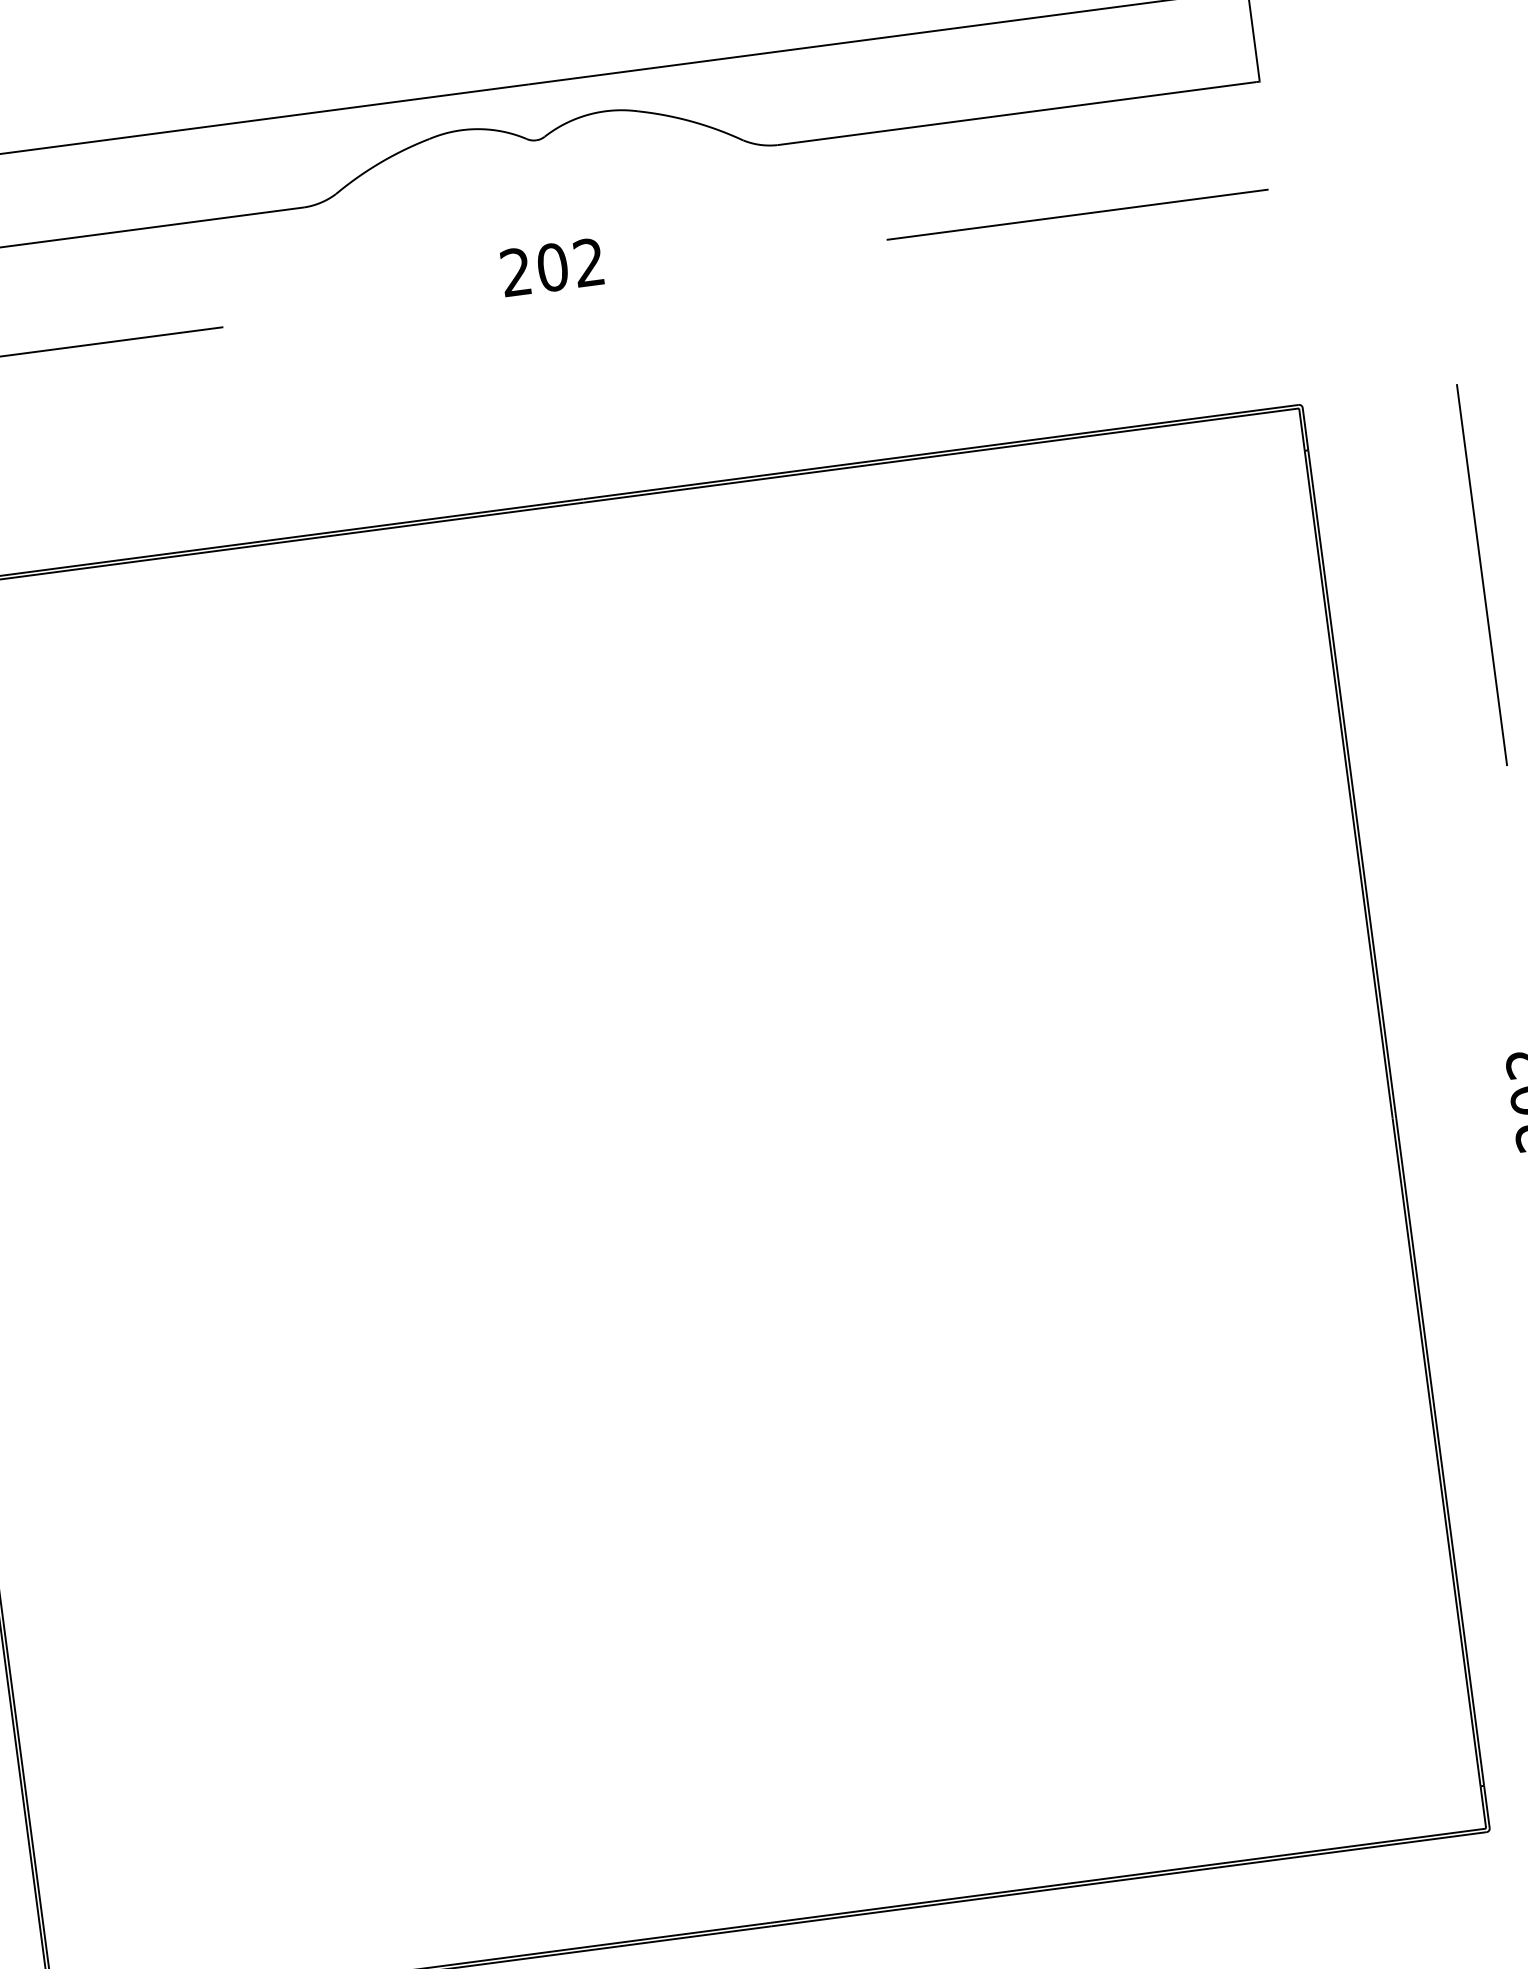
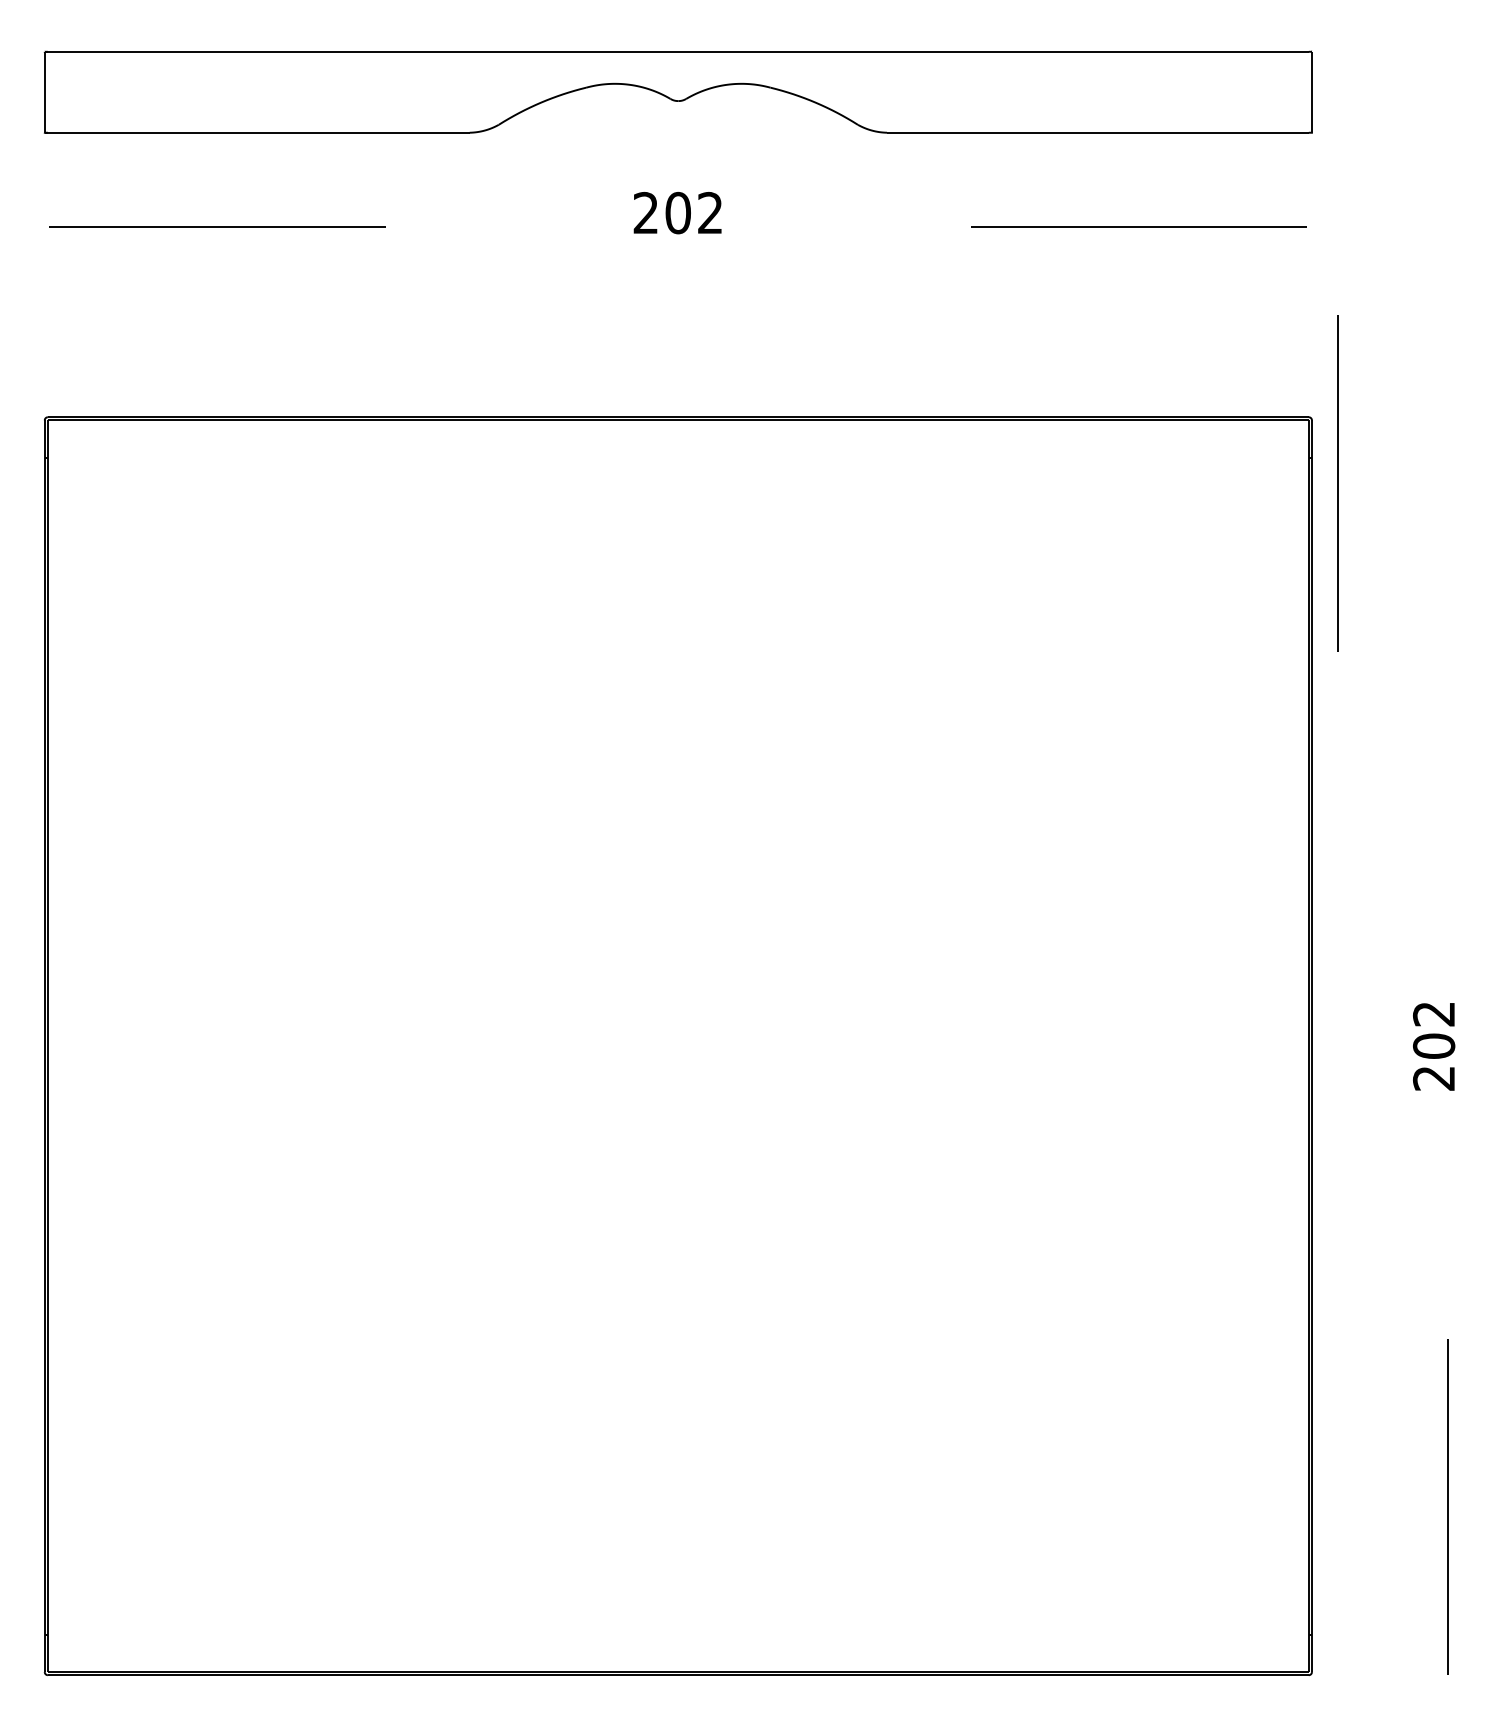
line: (1481, 575) -> (1337, 483), moved

